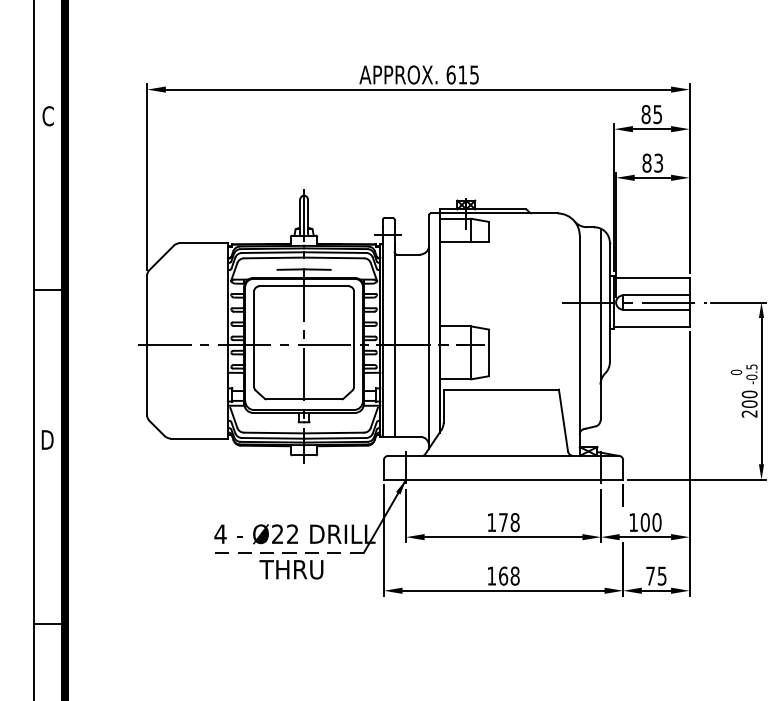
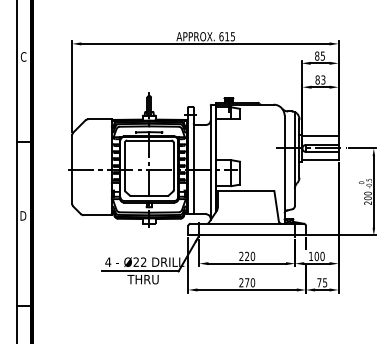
text: (504, 520) -> (247, 255), 178 -> 220
line: (284, 553) -> (139, 271), dashed -> solid
text: (504, 575) -> (247, 282), 168 -> 270

